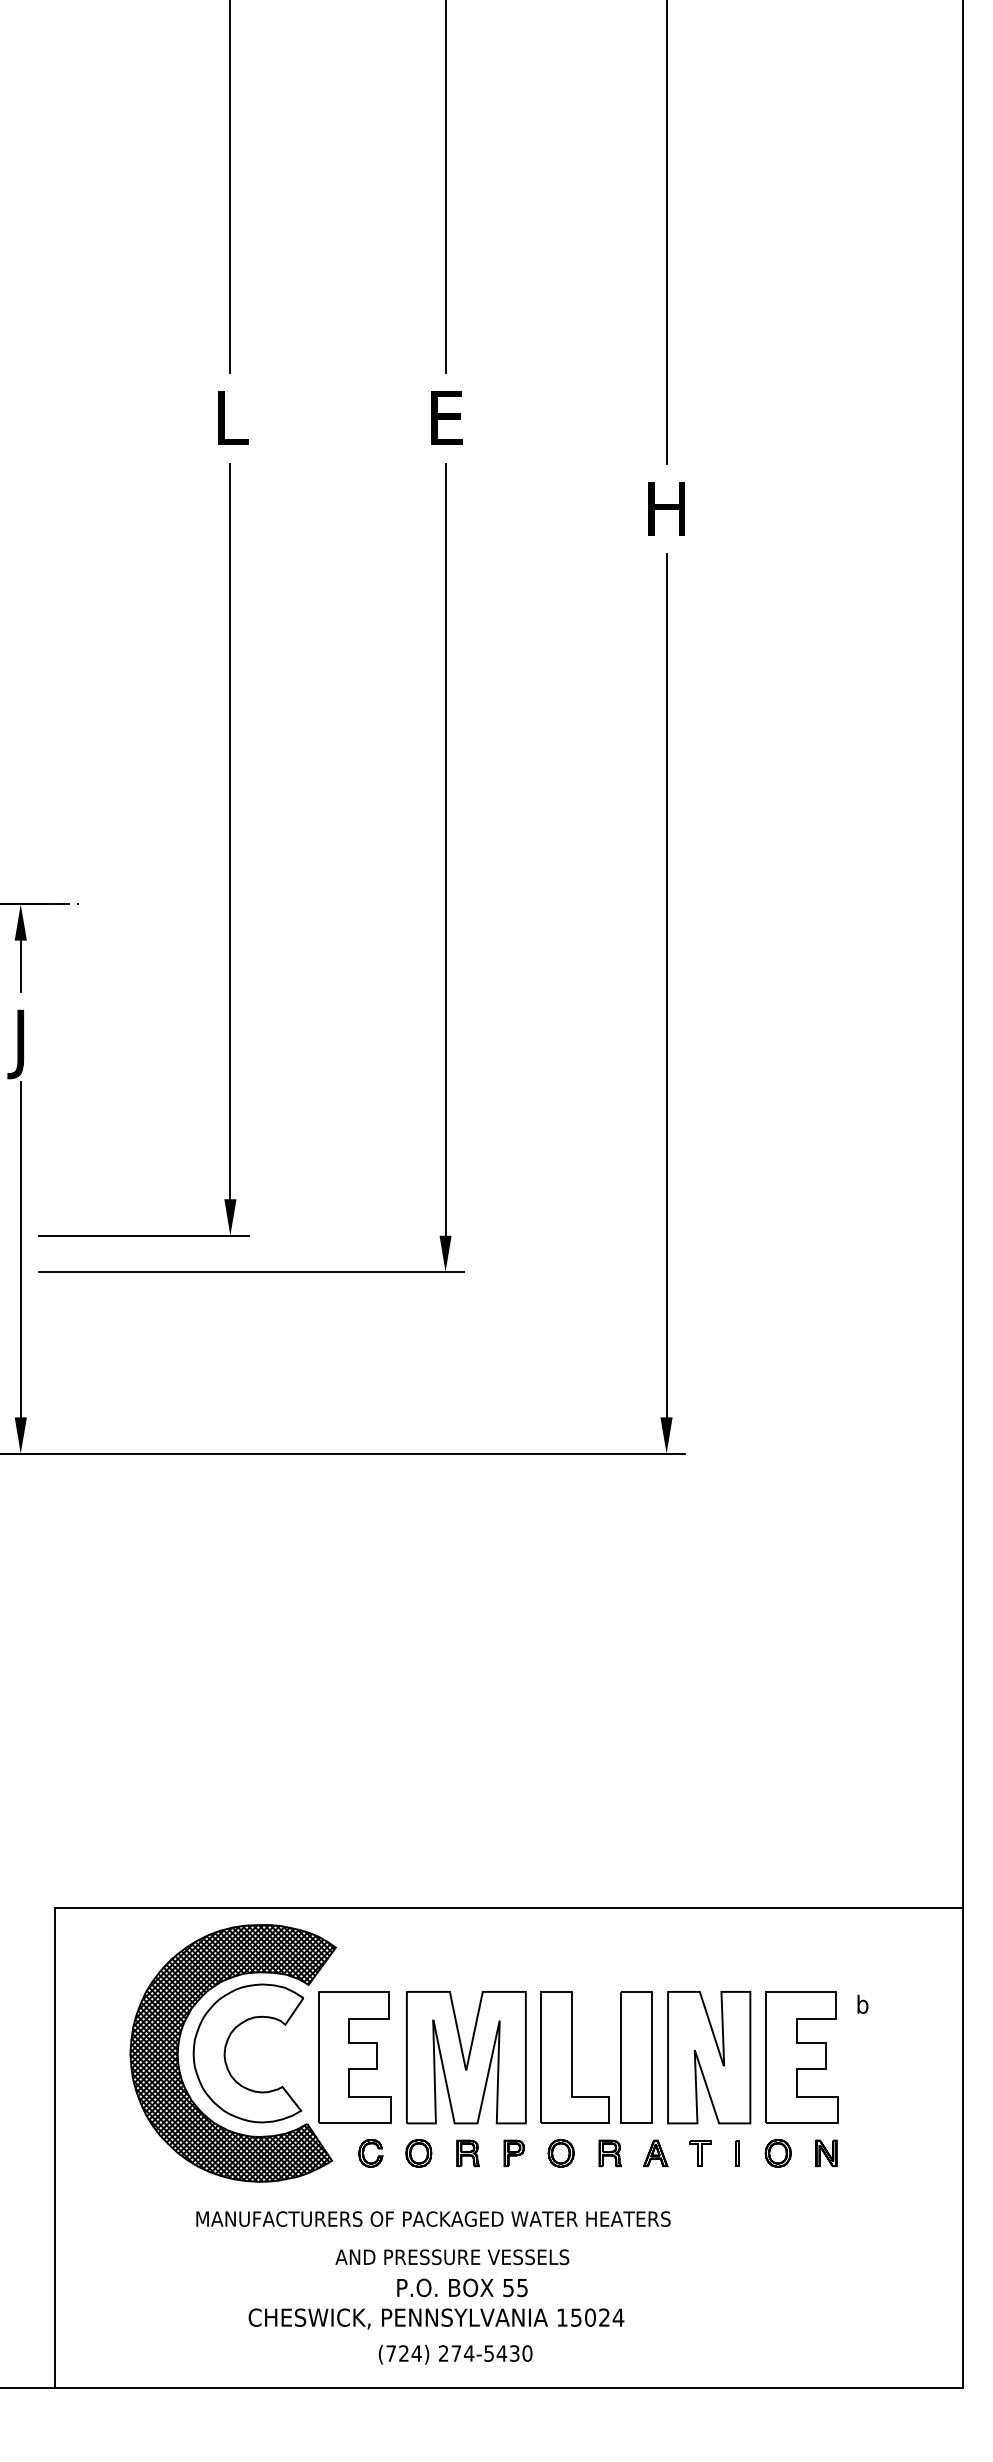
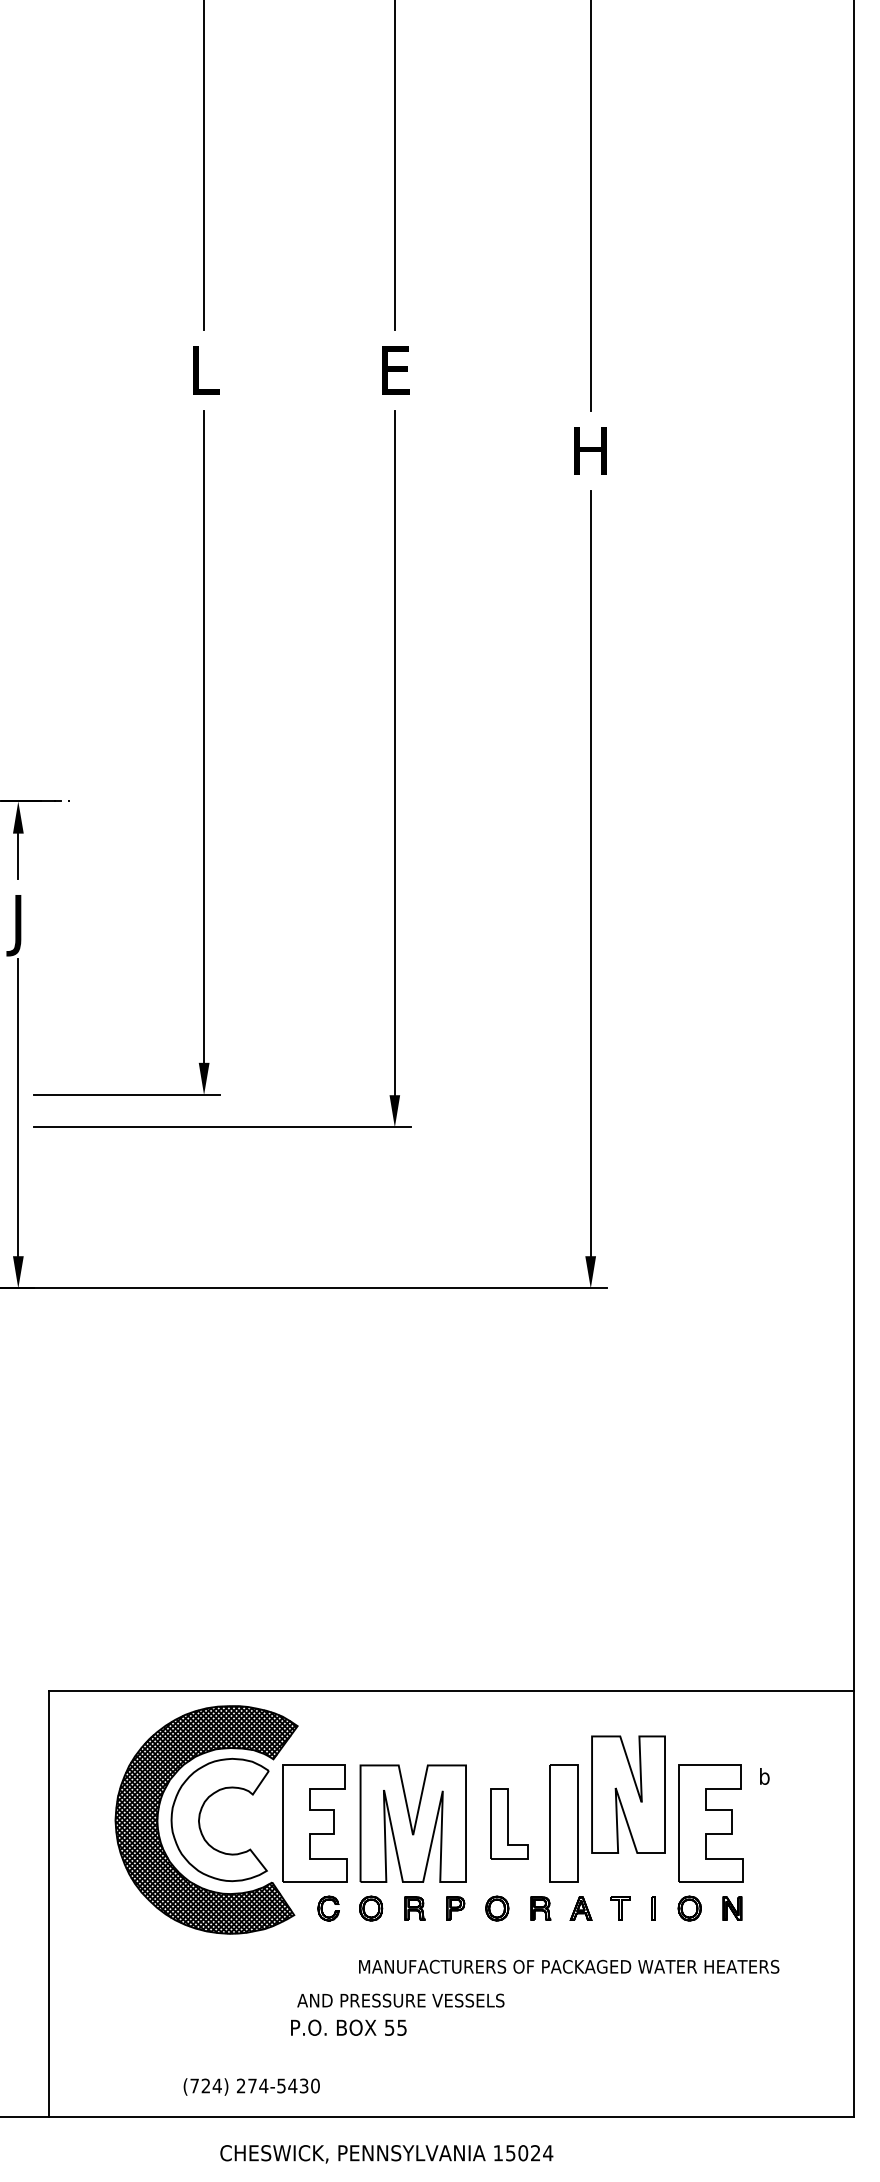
part: (574, 2057) -> (509, 1823), size x0.6
part: (709, 2057) -> (628, 1794), moved
text: (433, 2218) -> (569, 1966), moved
text: (462, 2287) -> (348, 2027), moved
text: (436, 2319) -> (386, 2154), moved
text: (455, 2354) -> (251, 2086), moved

